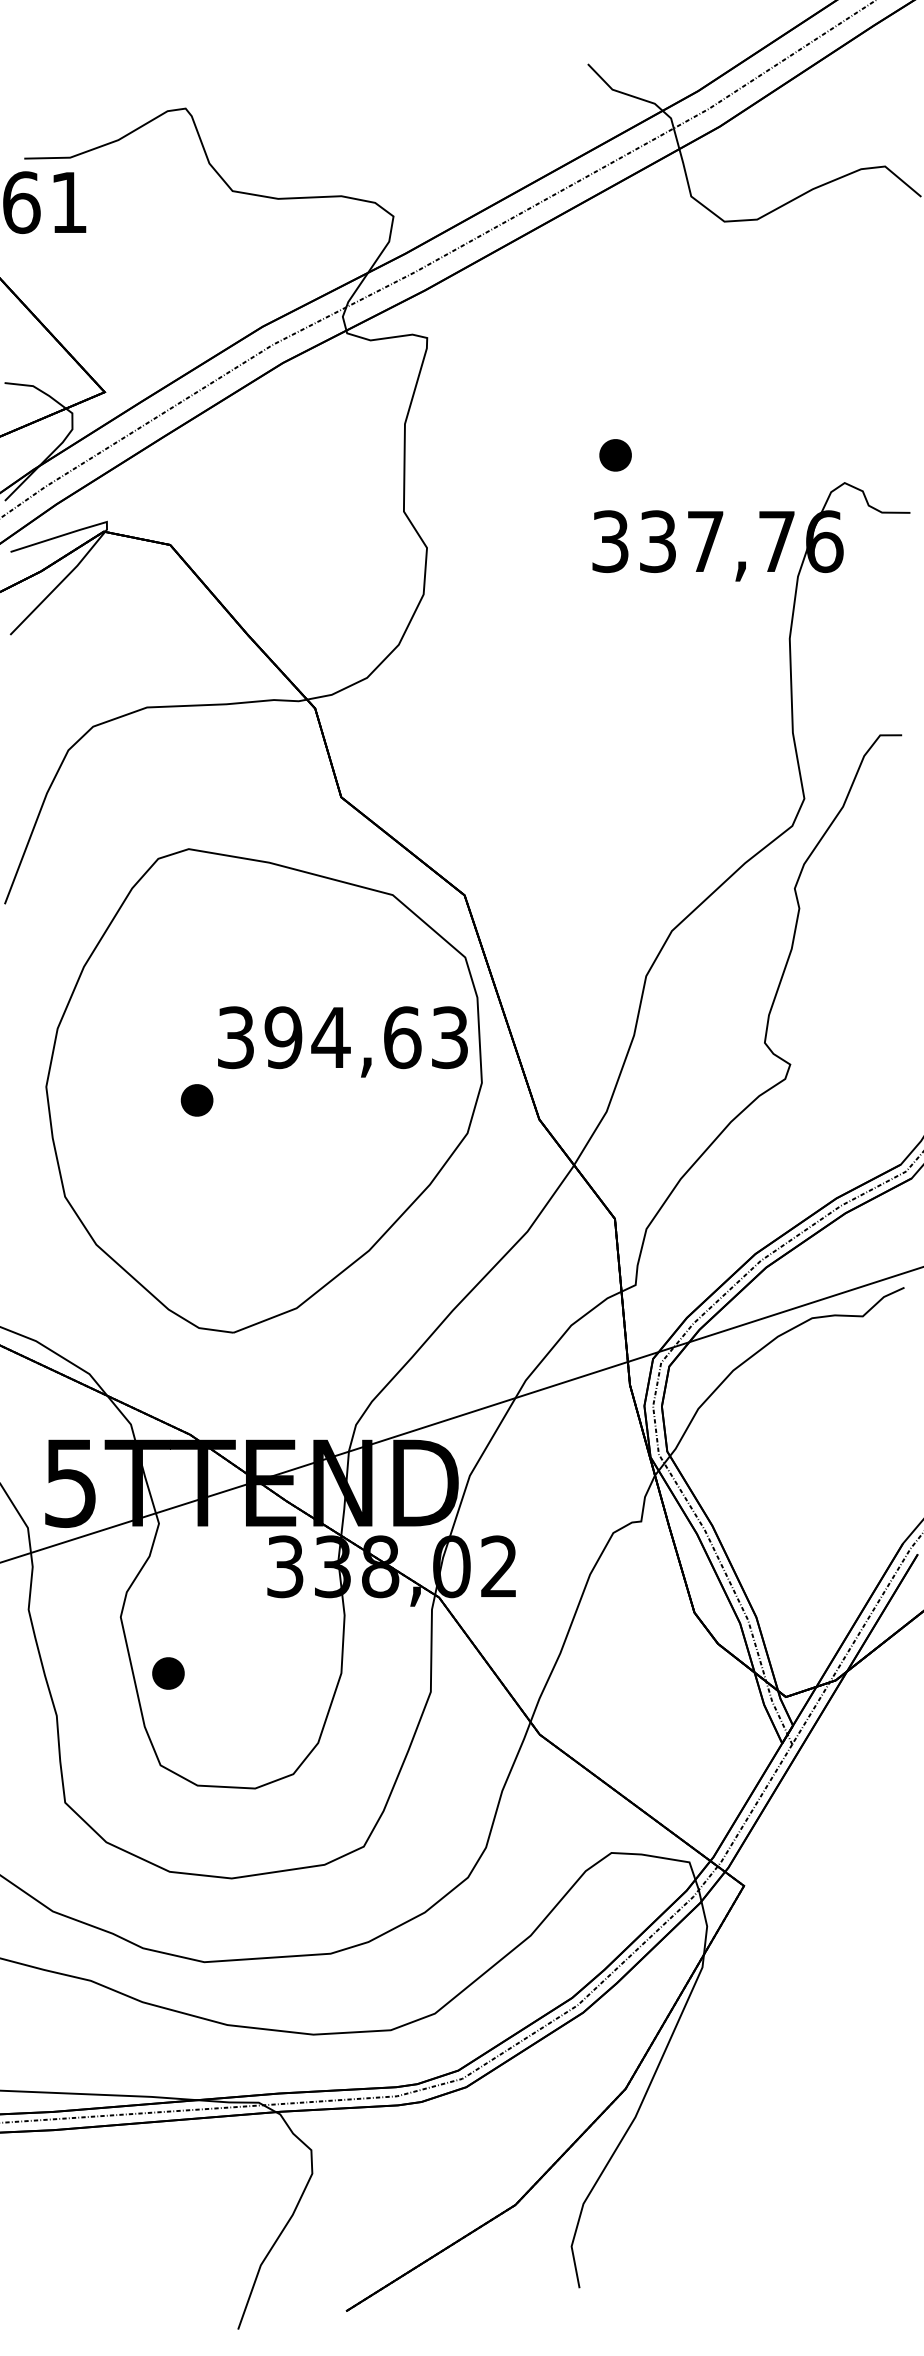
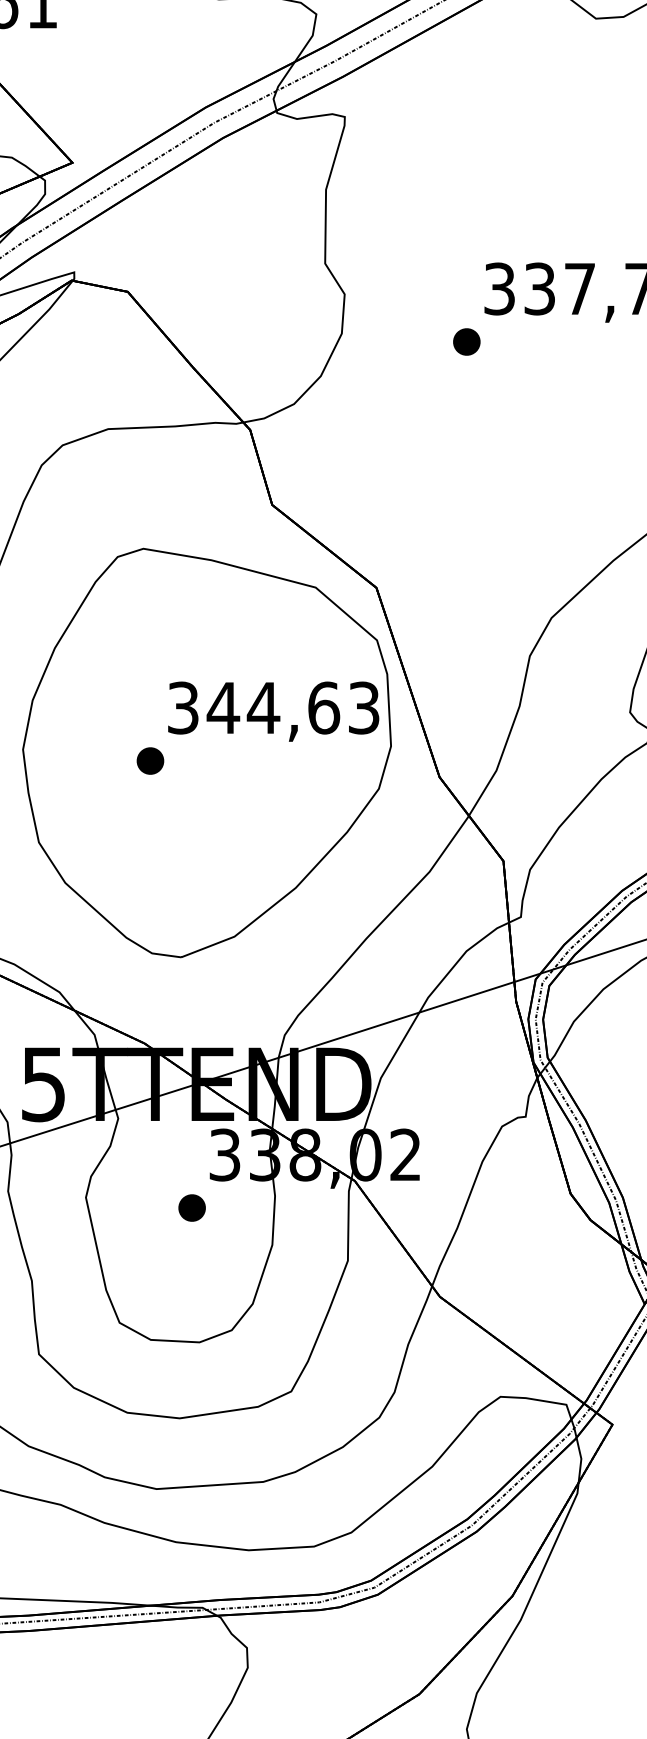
part: (615, 455) -> (466, 342), moved
text: (283, 1037) -> (223, 707), 394,63 -> 344,63
part: (168, 1673) -> (192, 1208), moved

